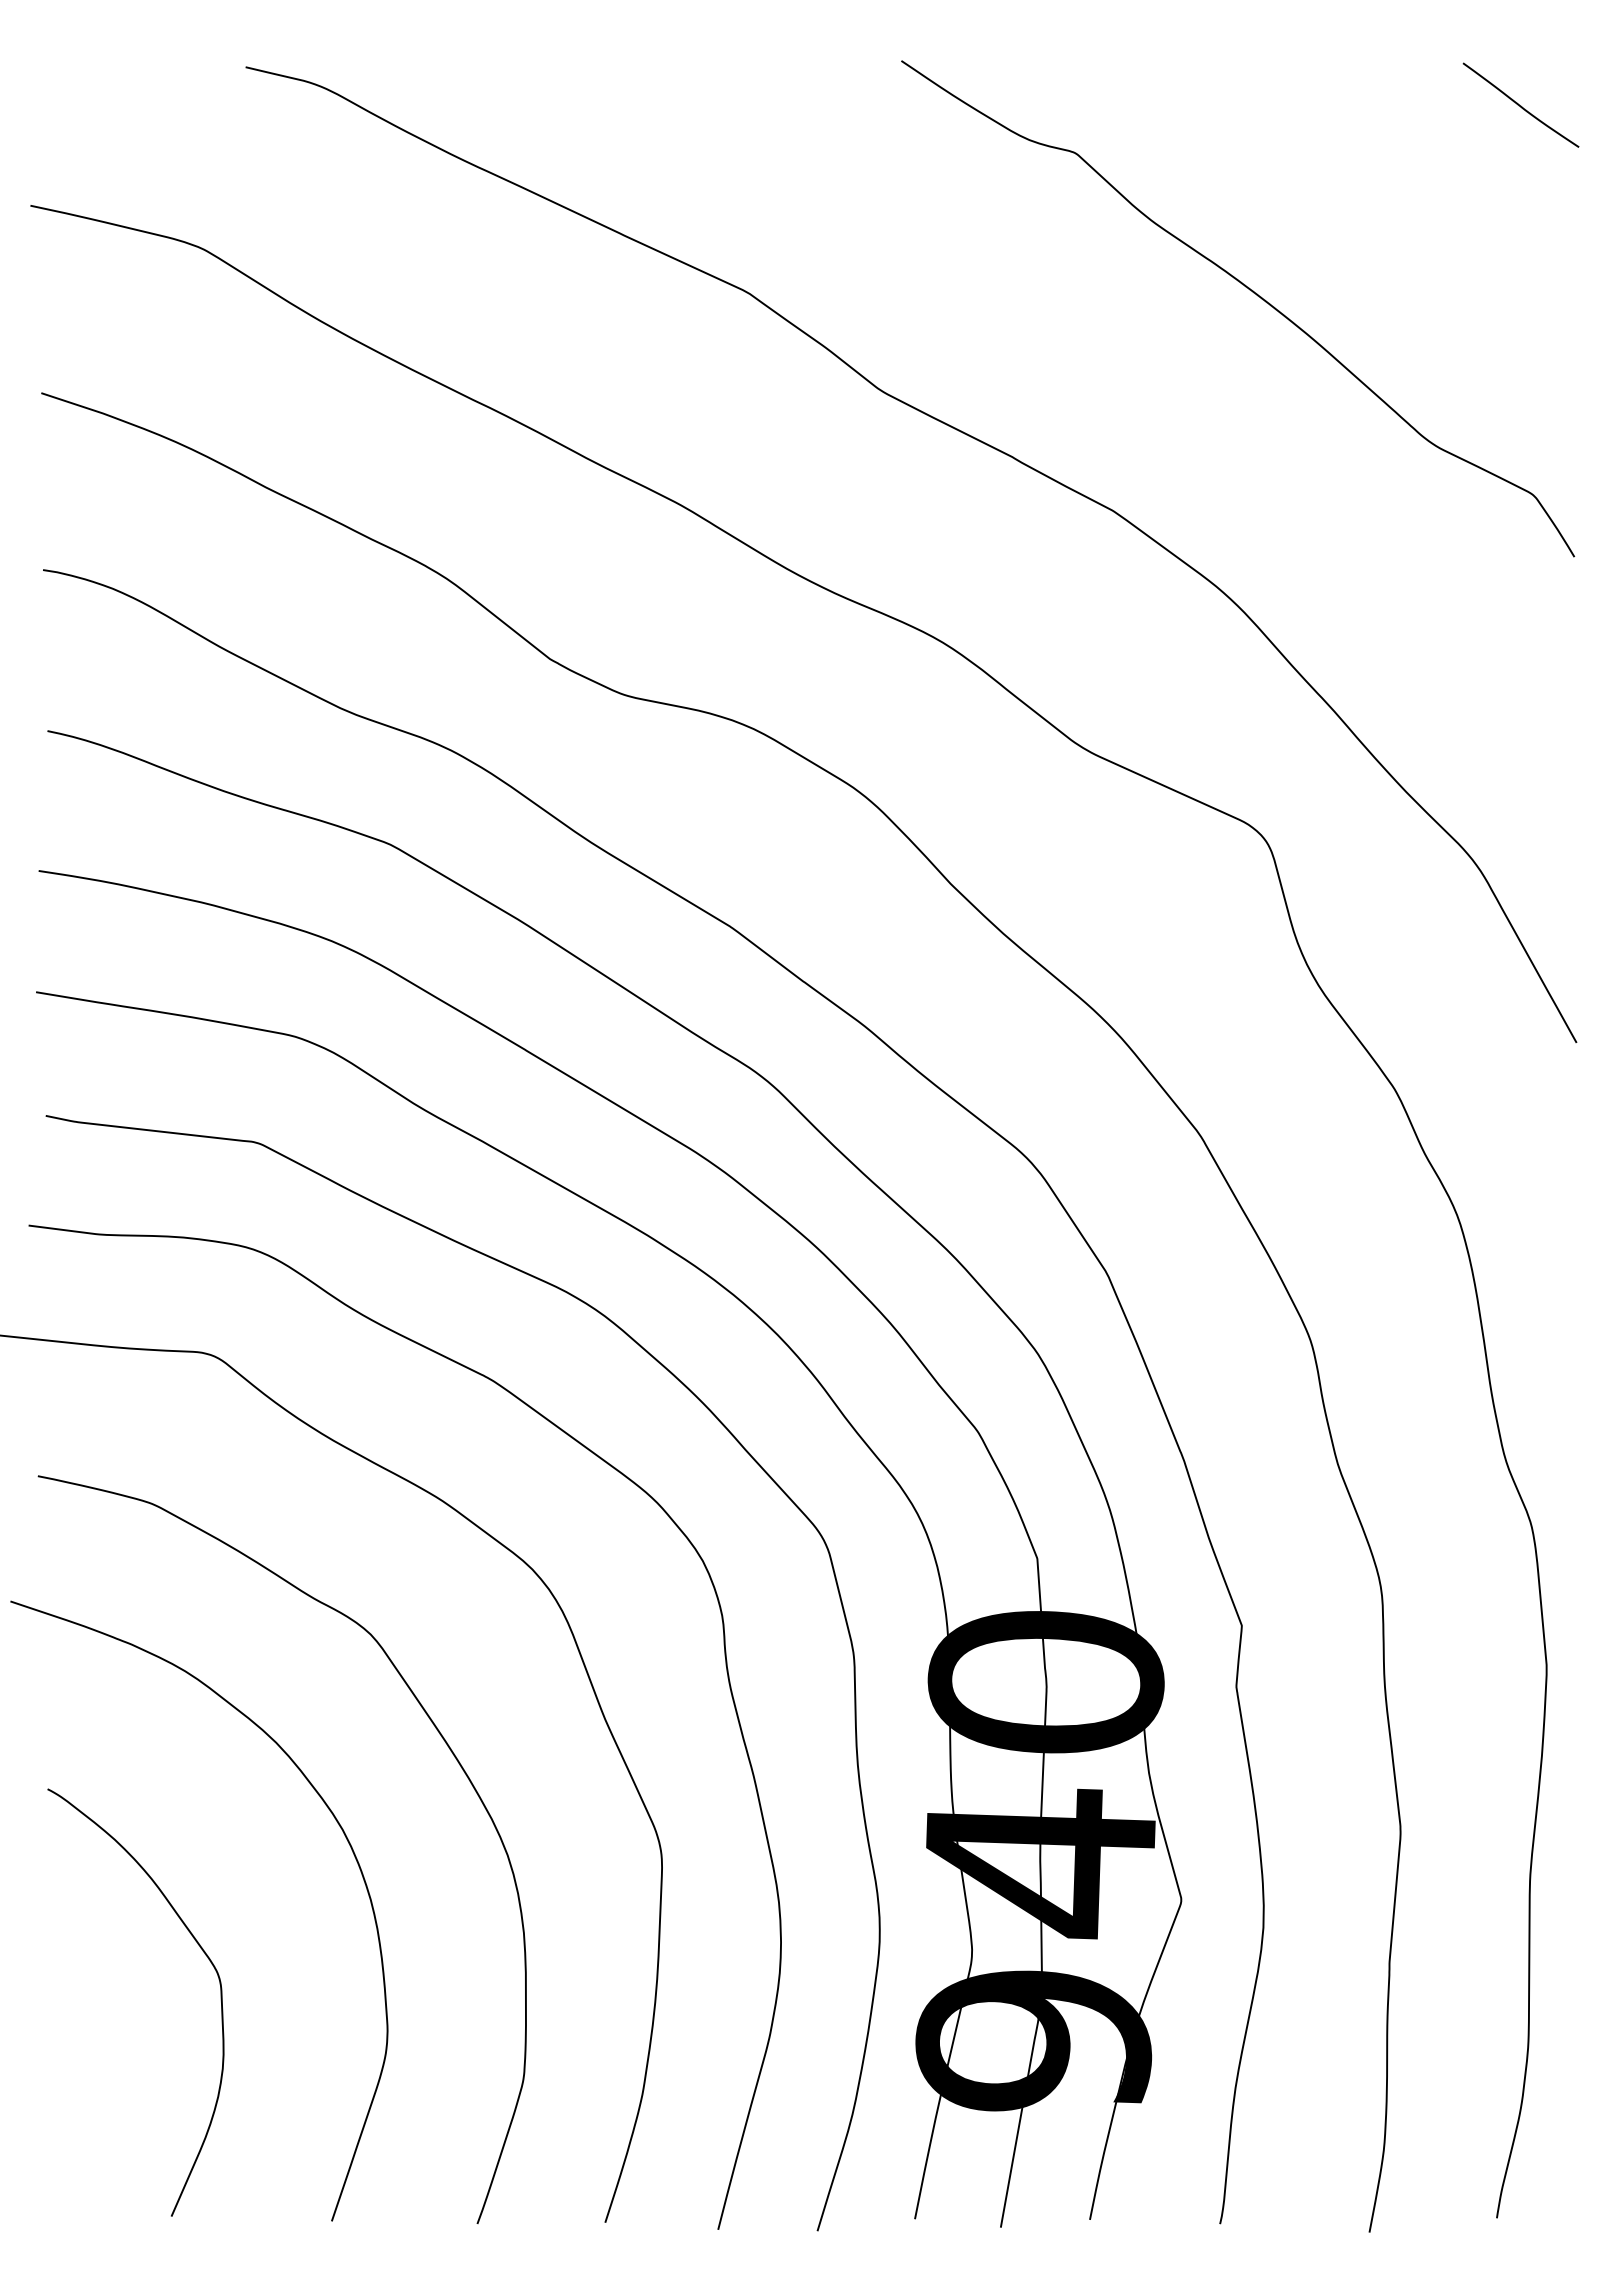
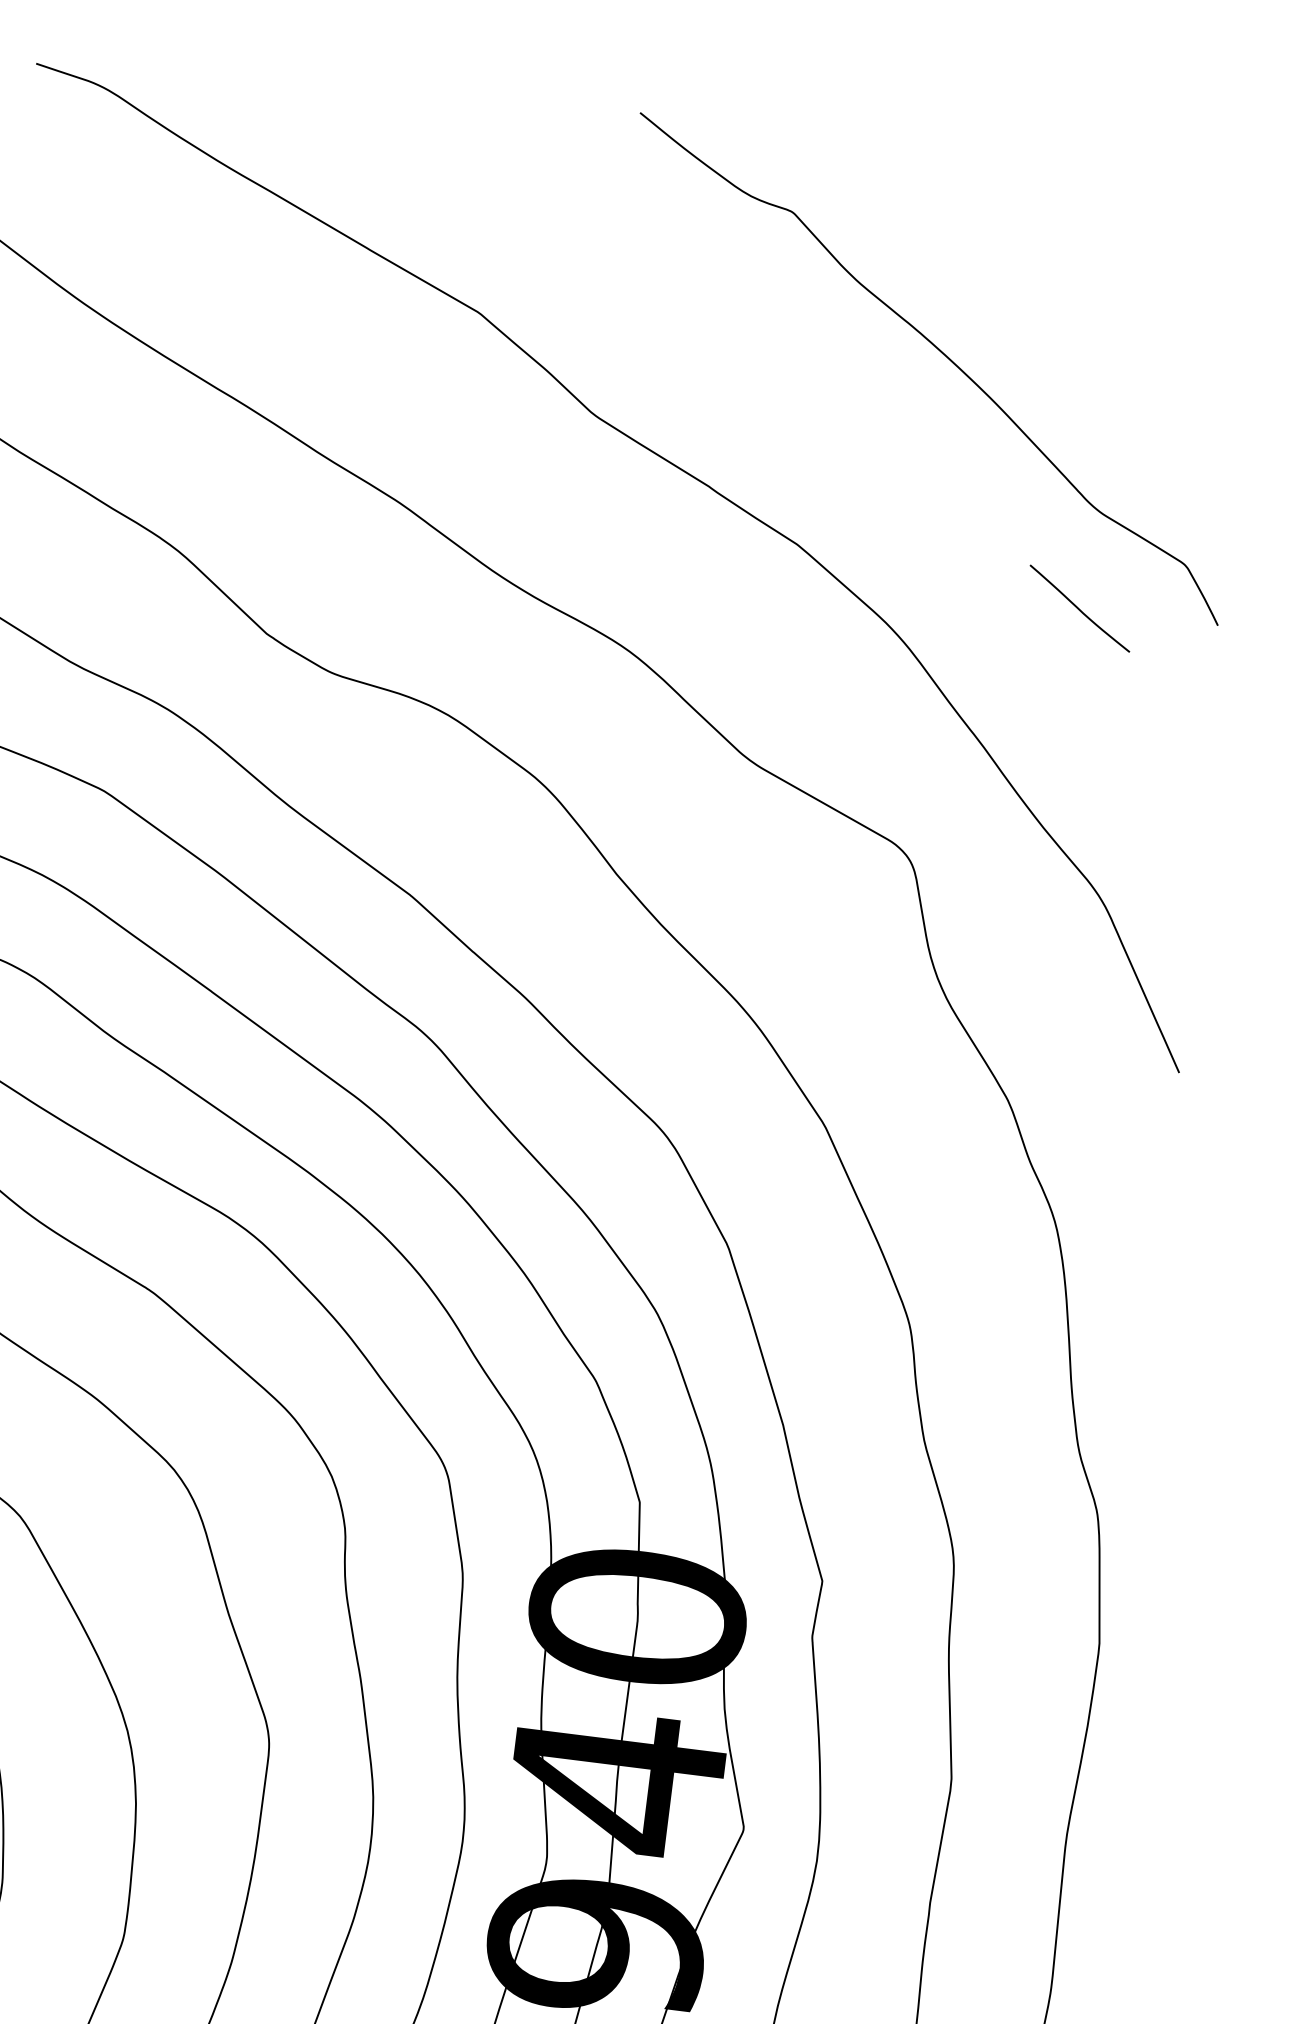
curve: (1519, 104) -> (1078, 607), moved

